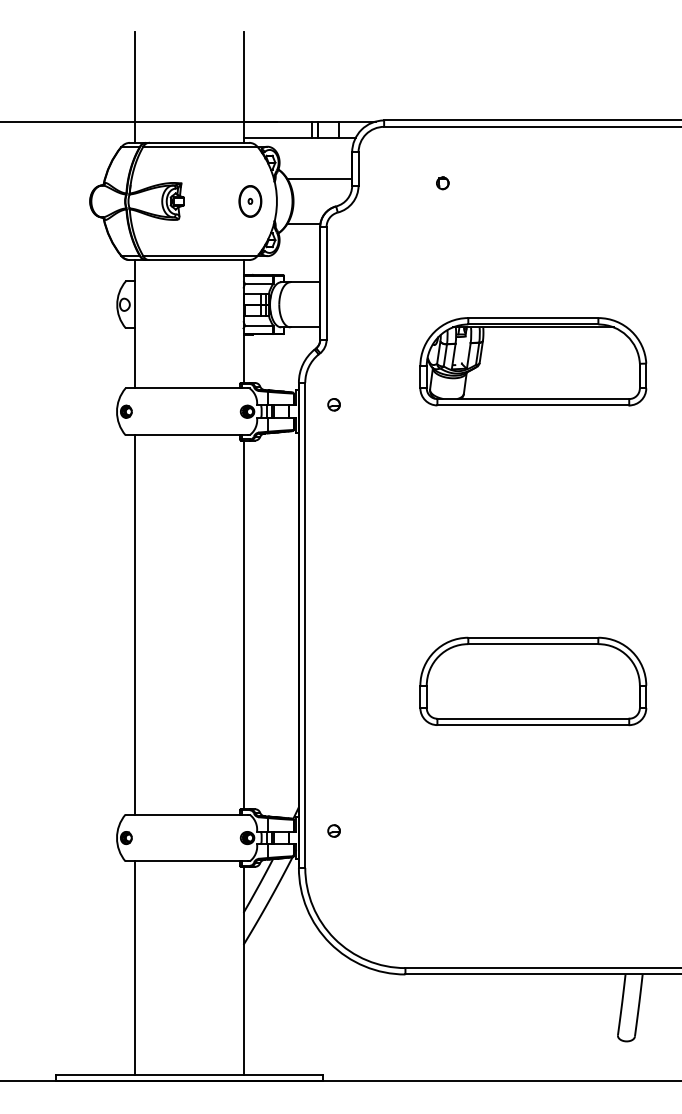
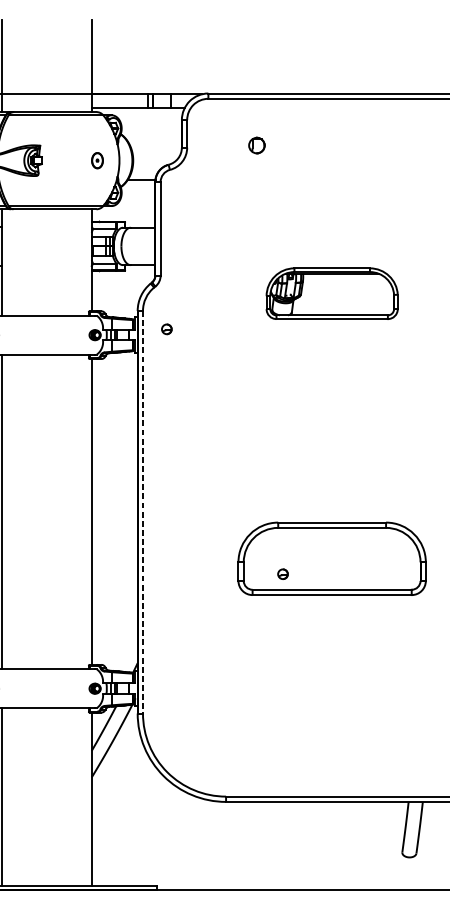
line: (319, 178) -> (154, 141), removed
part: (442, 183) -> (256, 145), size x1.6
part: (250, 201) -> (97, 160), size x0.6
part: (533, 361) -> (332, 293), size x0.7
line: (305, 625) -> (143, 512), solid -> dashed
part: (333, 830) -> (282, 573), moved

